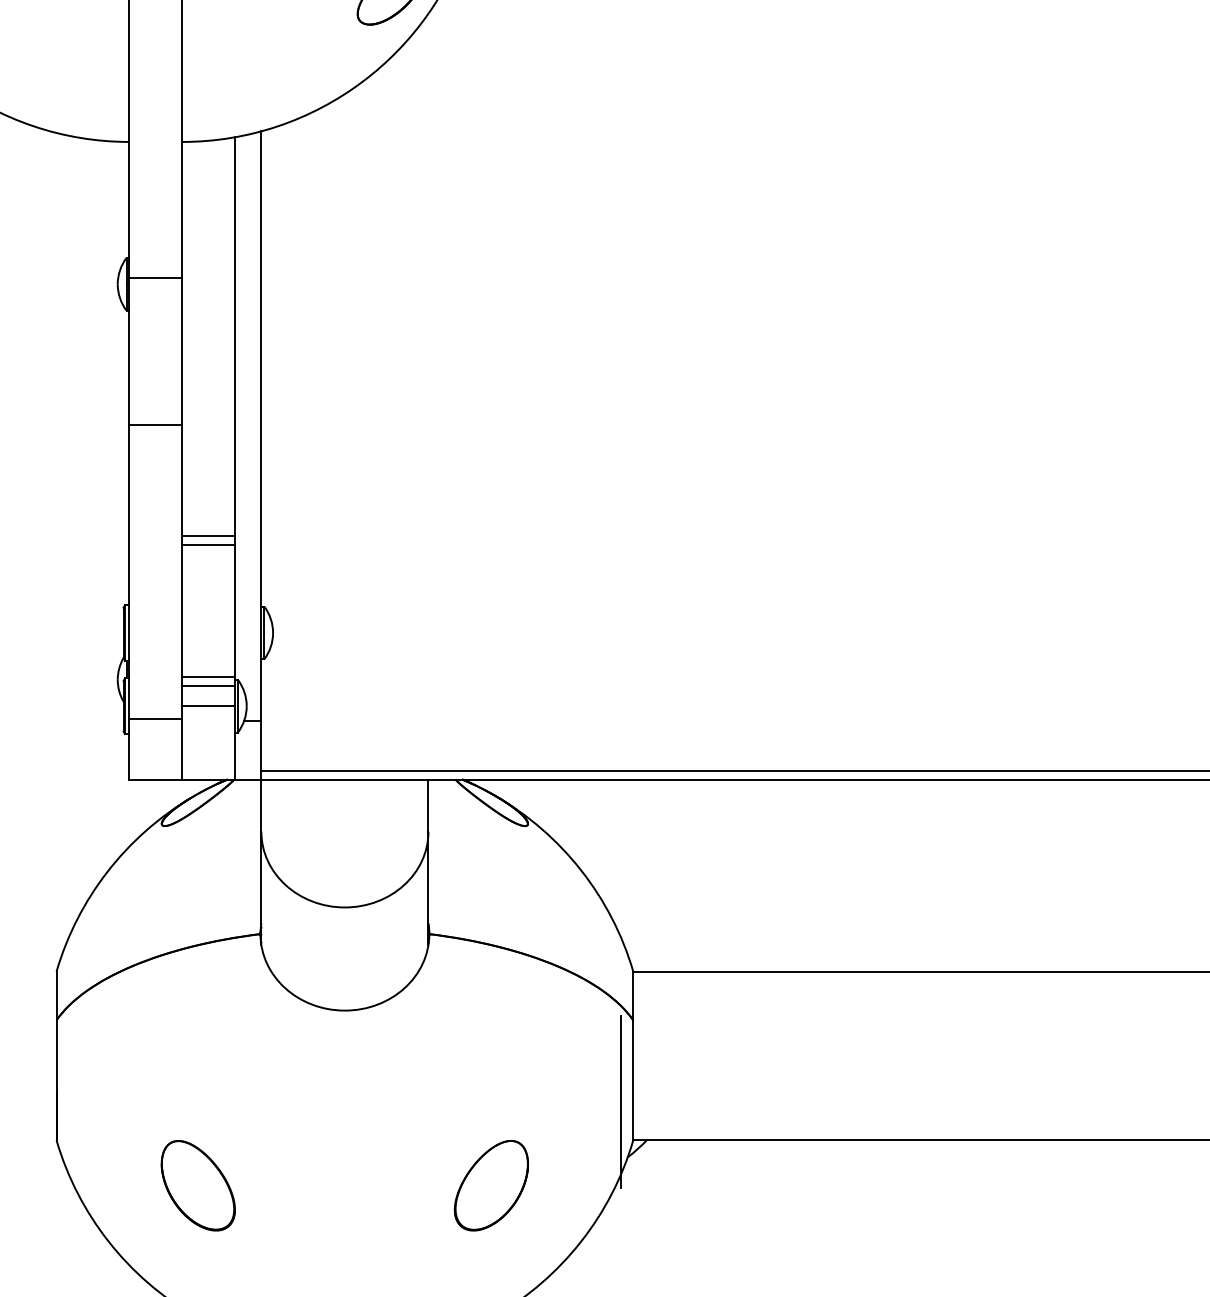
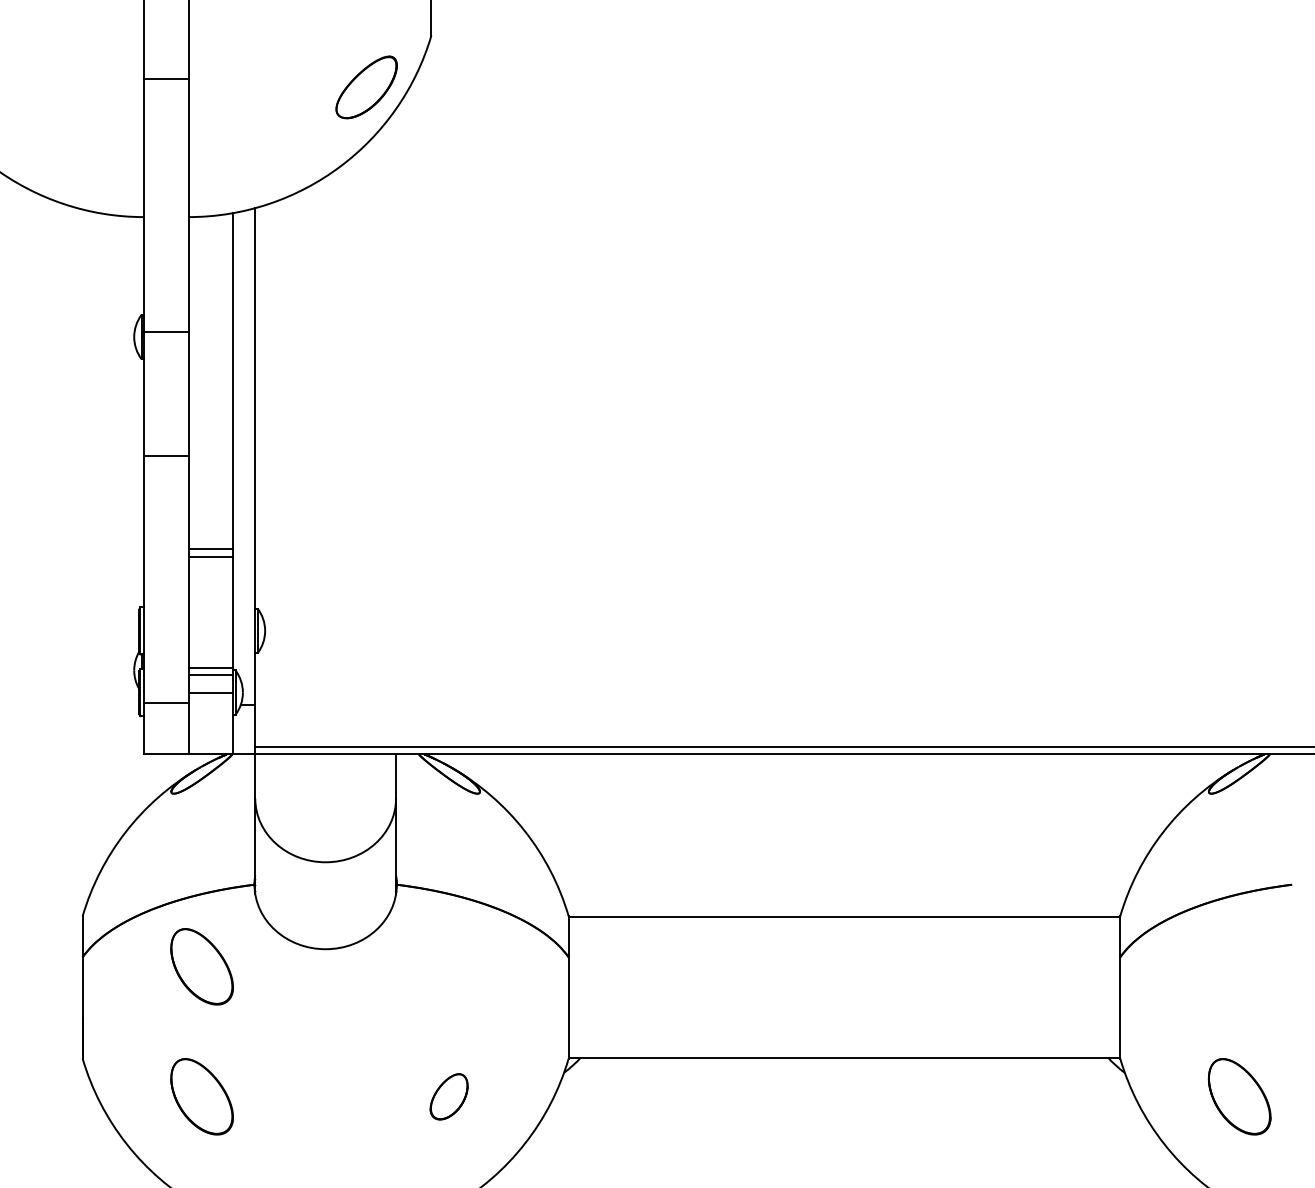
part: (197, 1031) -> (201, 966), added
line: (621, 1102) -> (558, 1026), removed
part: (490, 1185) -> (448, 1096), size x0.6

